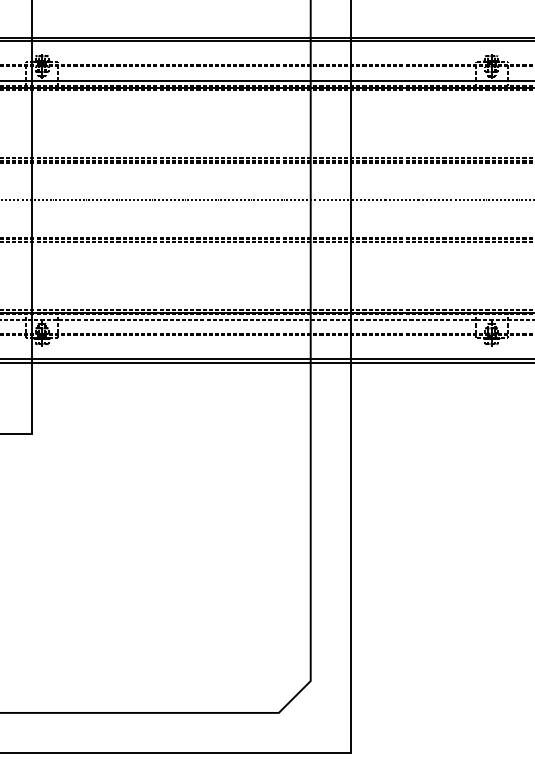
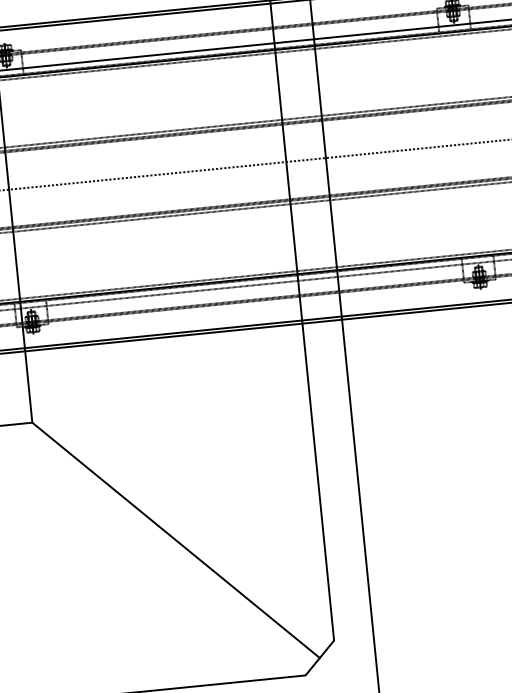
line: (163, 565) -> (176, 540), added

